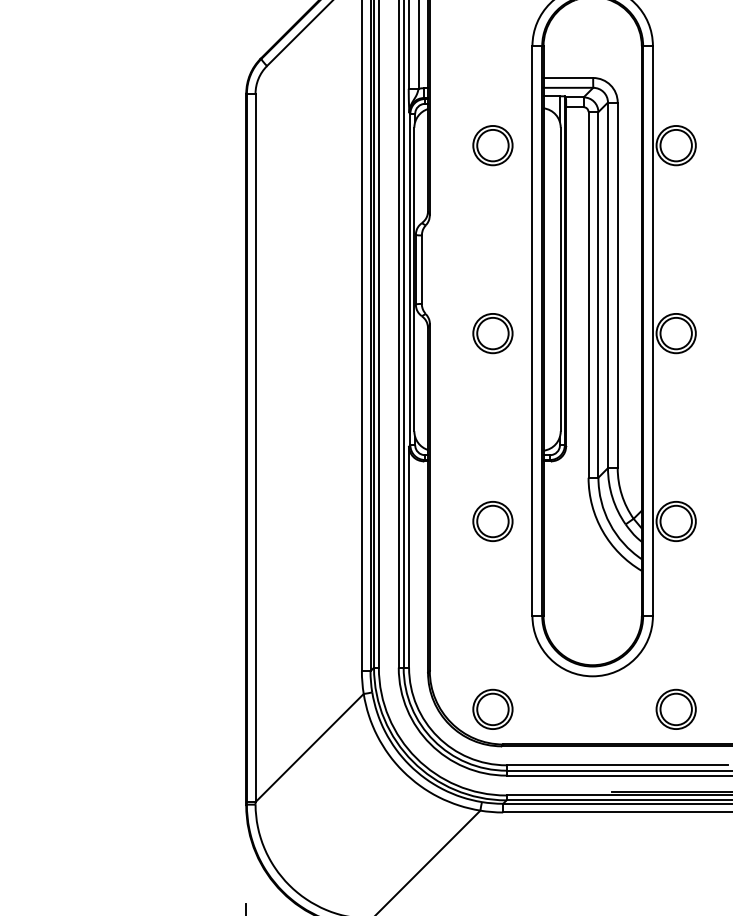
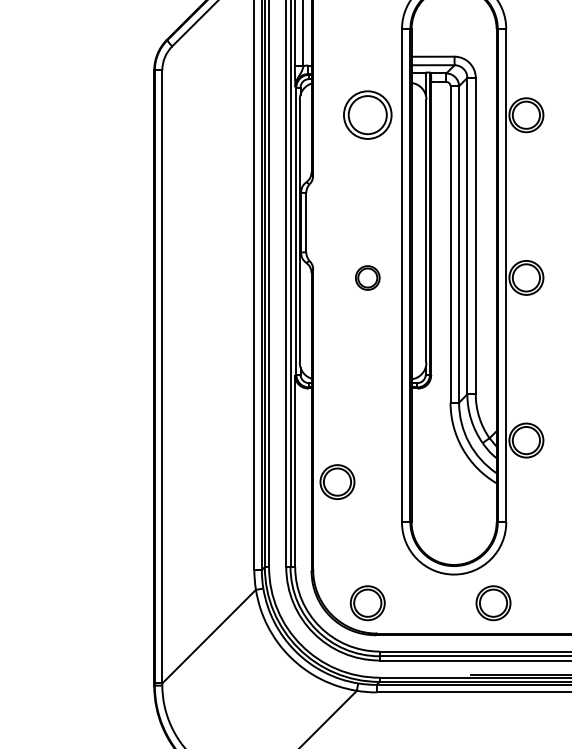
part: (492, 145) -> (367, 115), size x1.4
part: (492, 333) -> (367, 277), size x0.7
part: (492, 521) -> (337, 482), moved
part: (675, 708) -> (492, 602), moved

